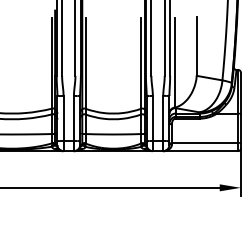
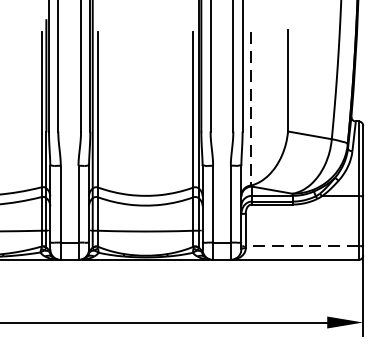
line: (175, 62) -> (251, 108), solid -> dashed
line: (204, 143) -> (301, 246), solid -> dashed

